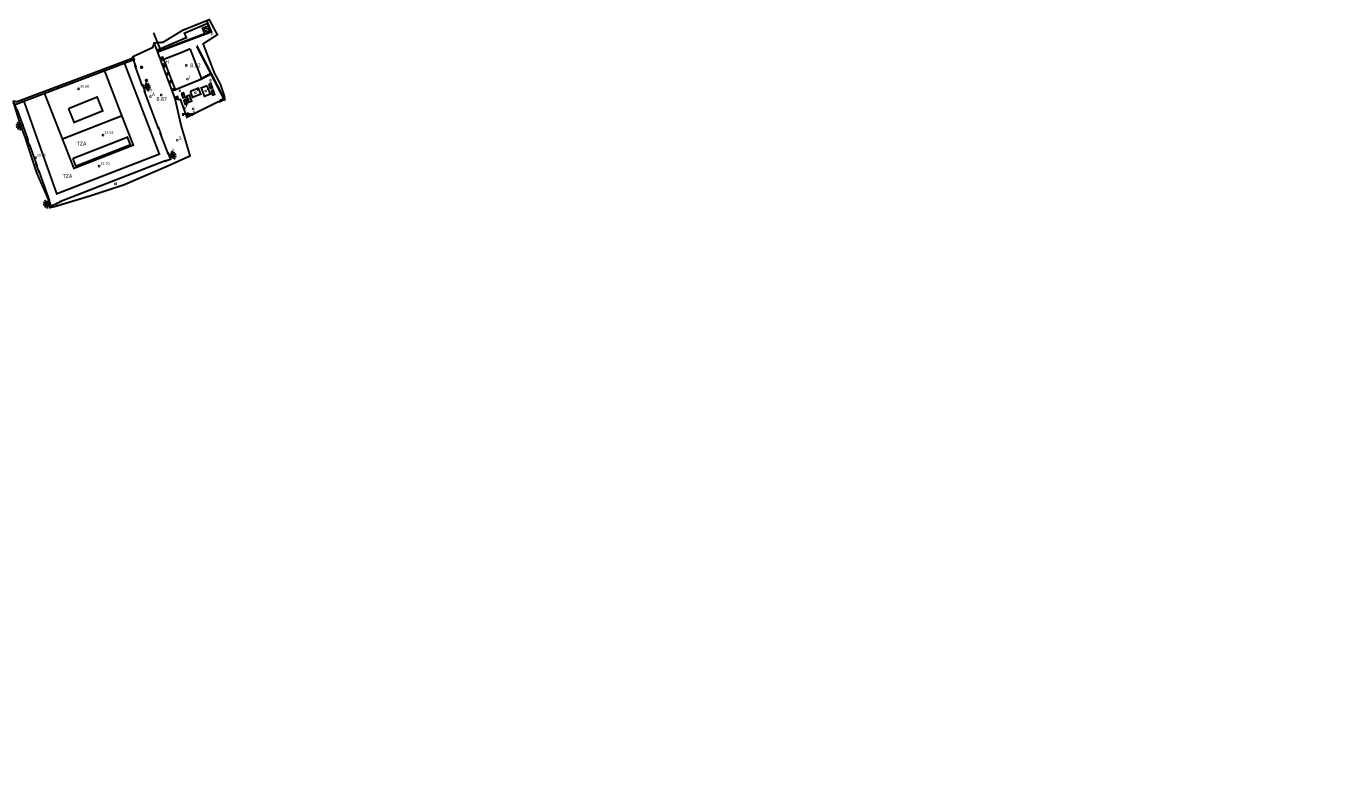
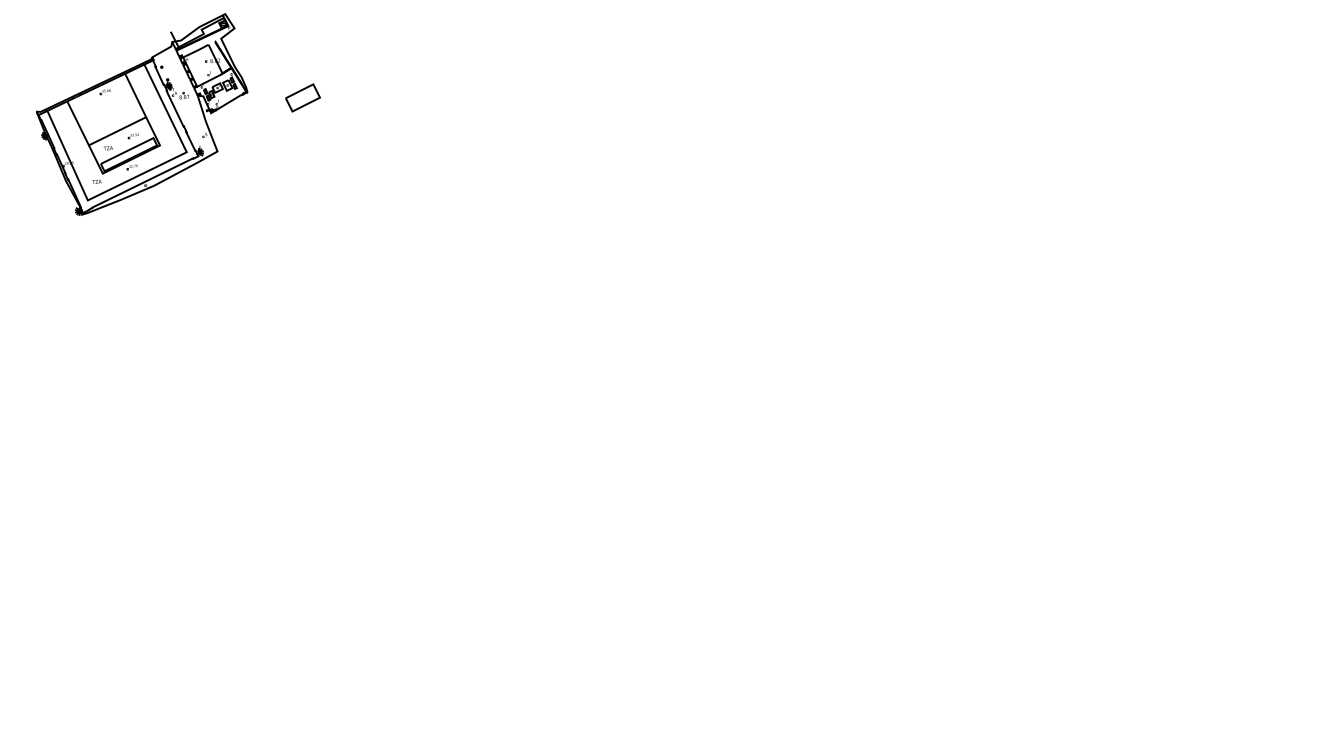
part: (85, 109) -> (302, 97), moved

